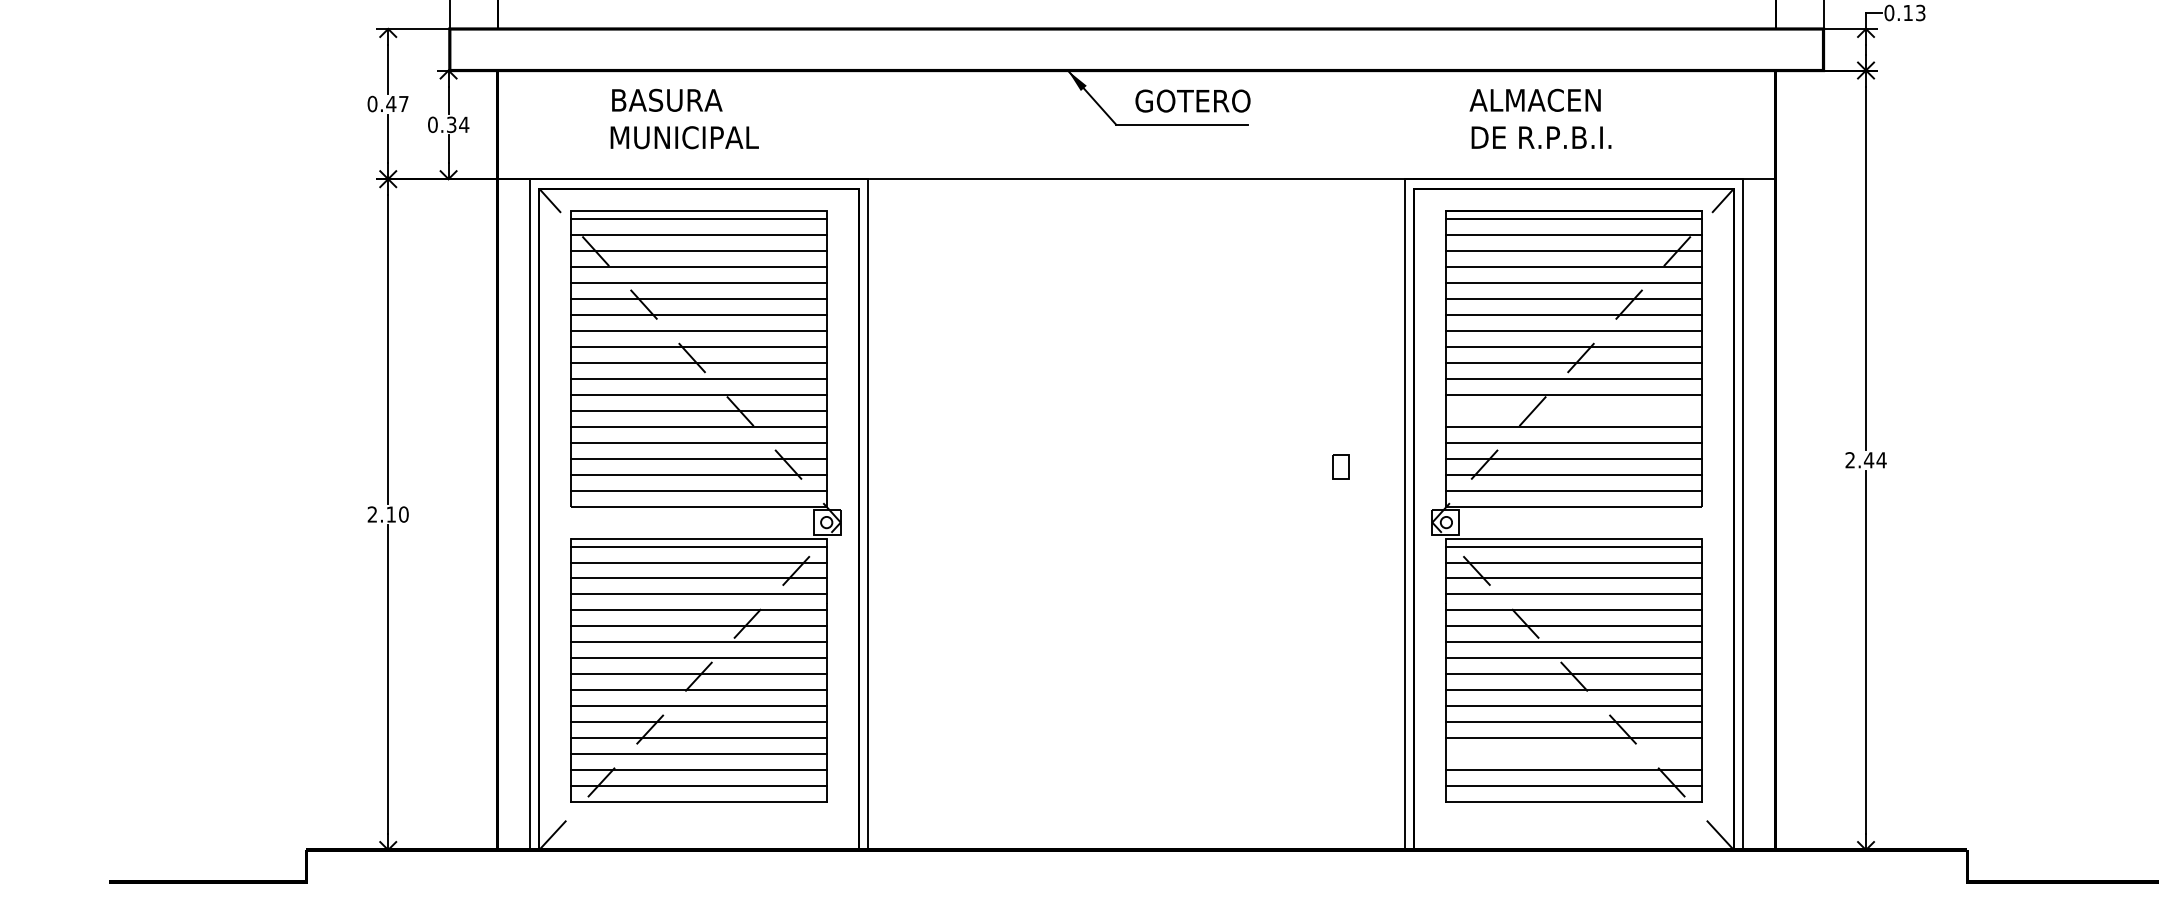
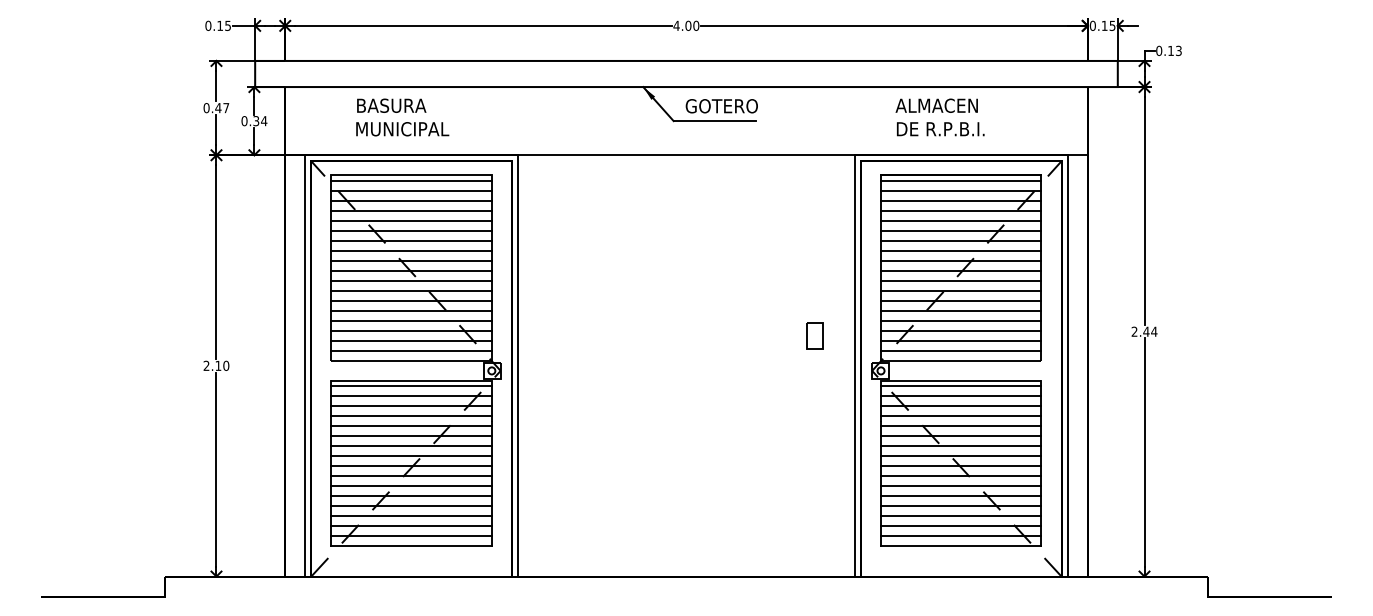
line: (1573, 410) -> (960, 300), added
part: (1340, 466) -> (814, 335), size x1.67
line: (1573, 754) -> (960, 516), added

